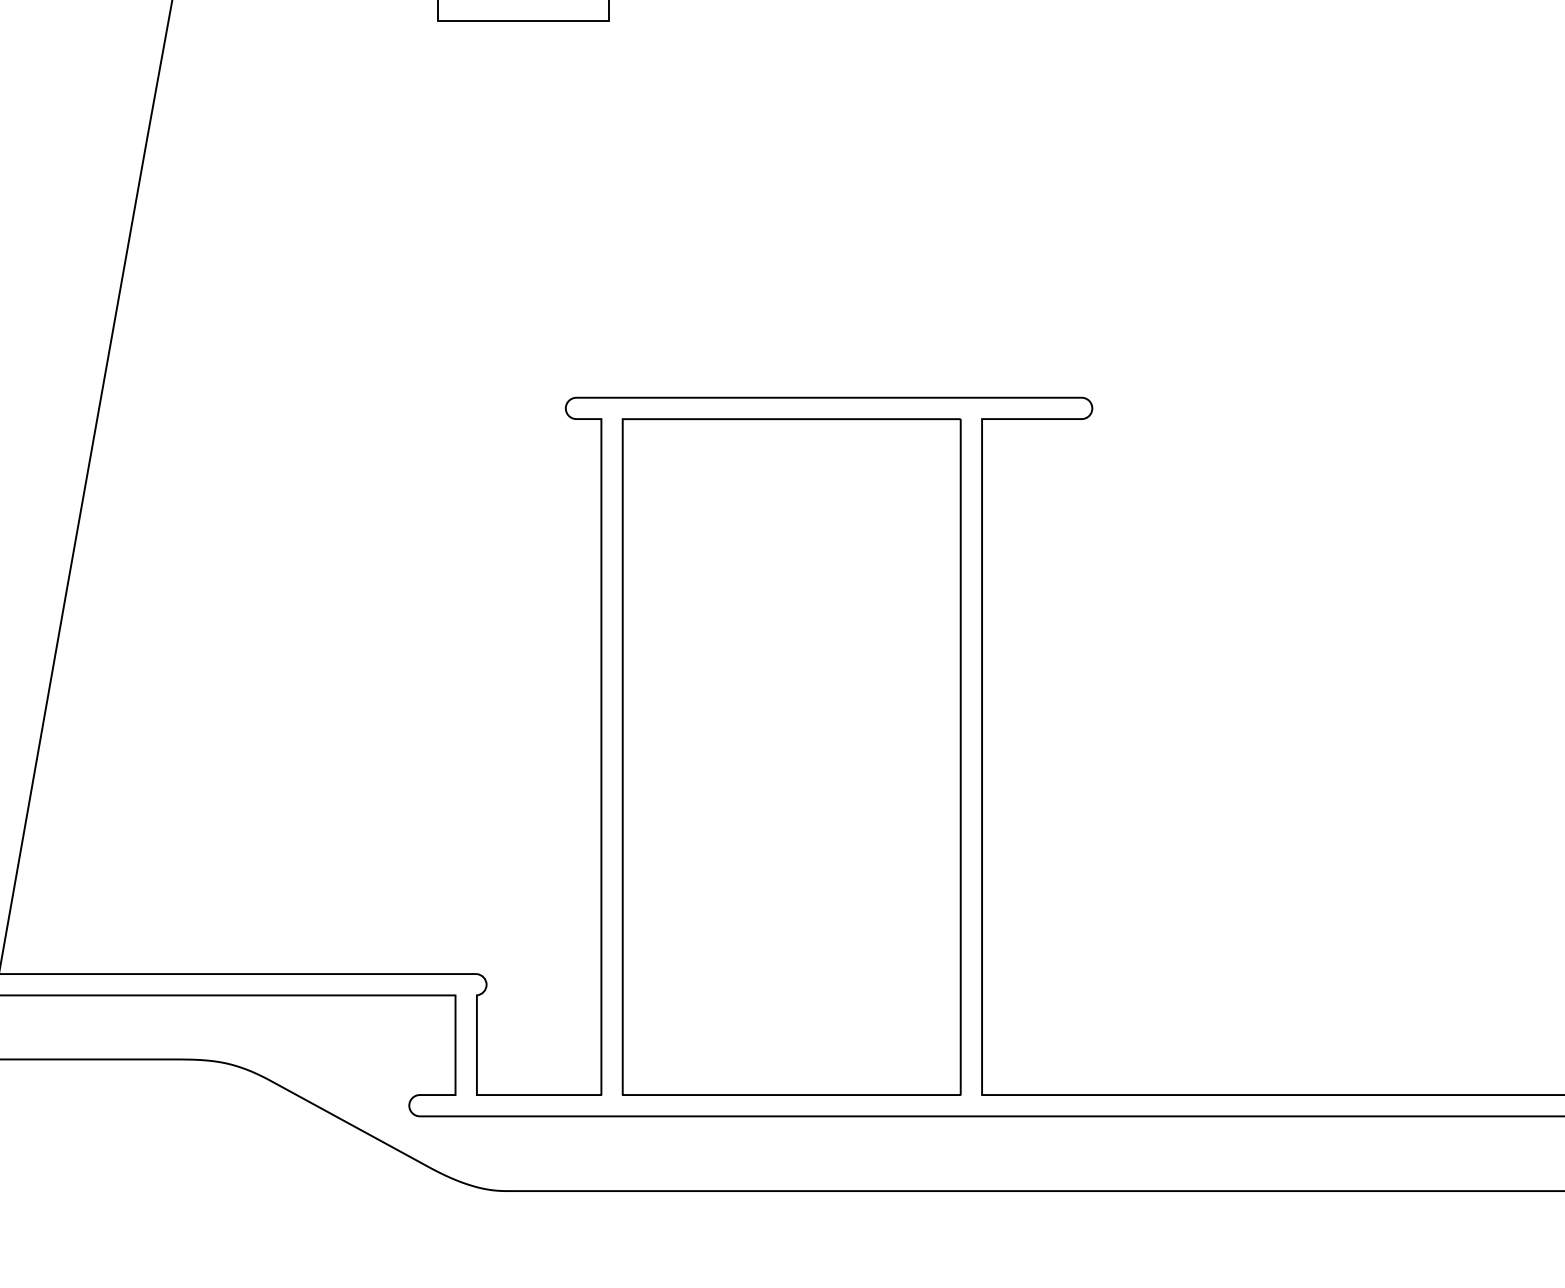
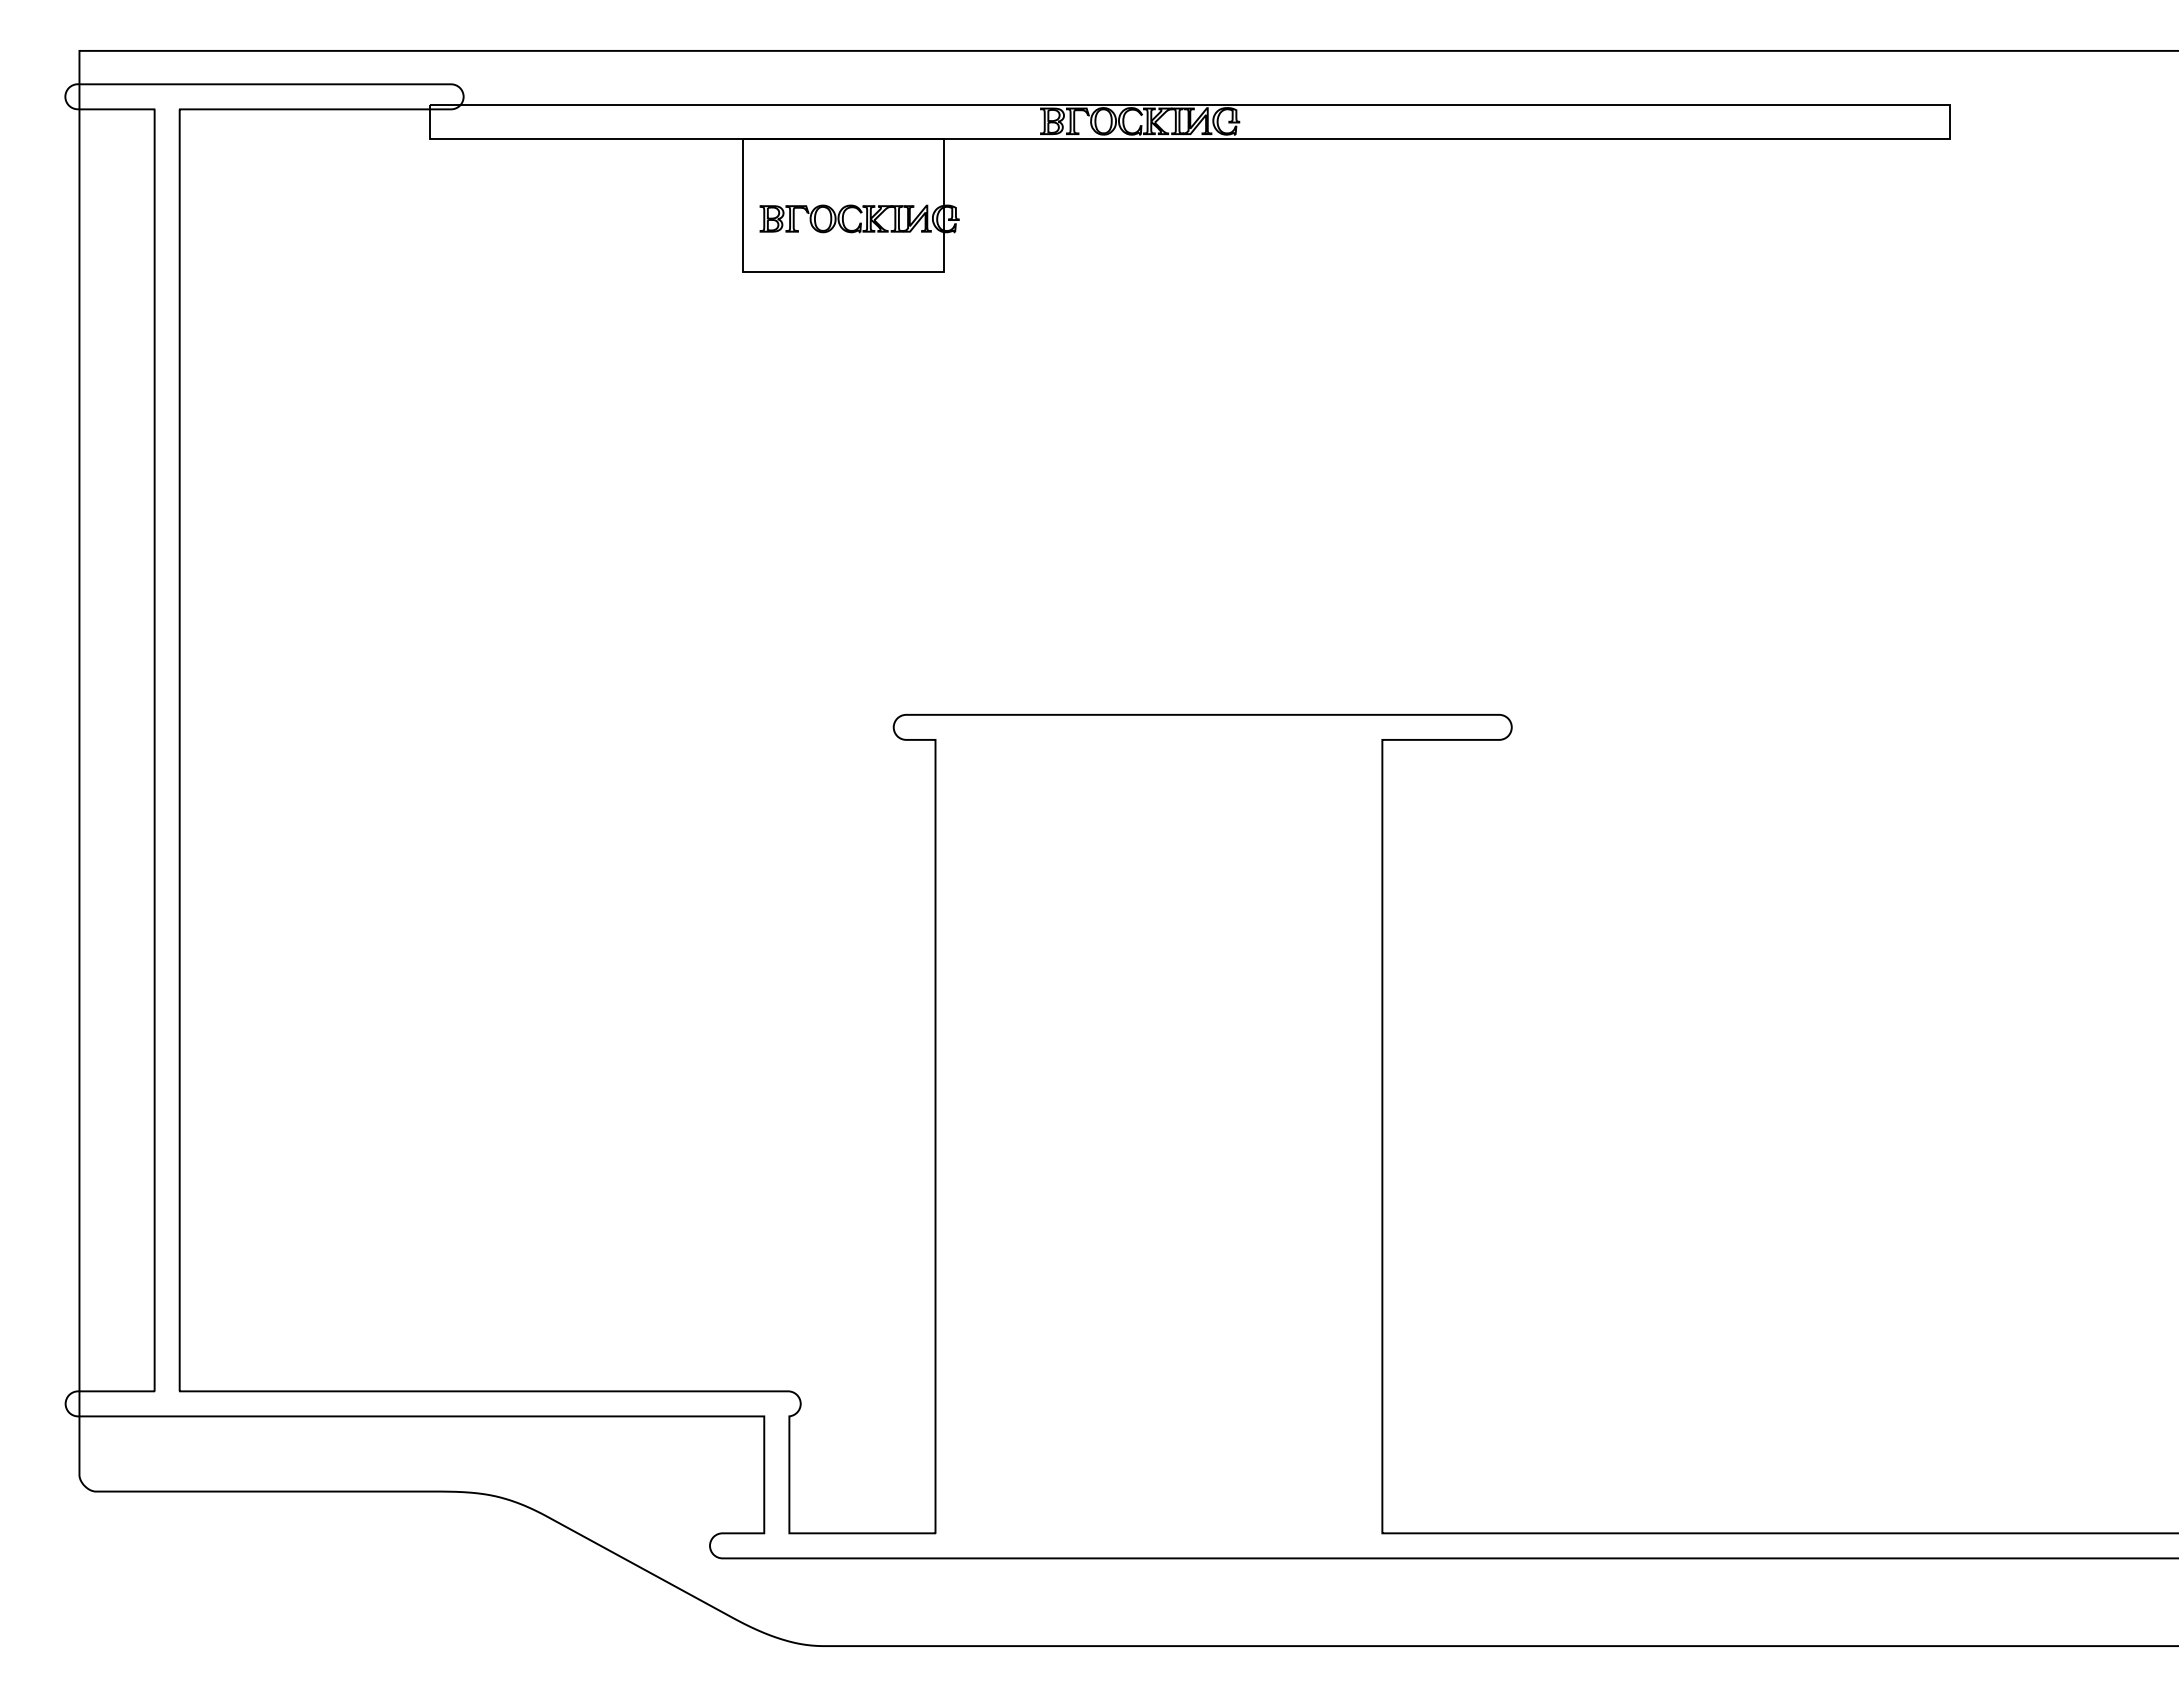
part: (791, 756) -> (1158, 1136), removed

